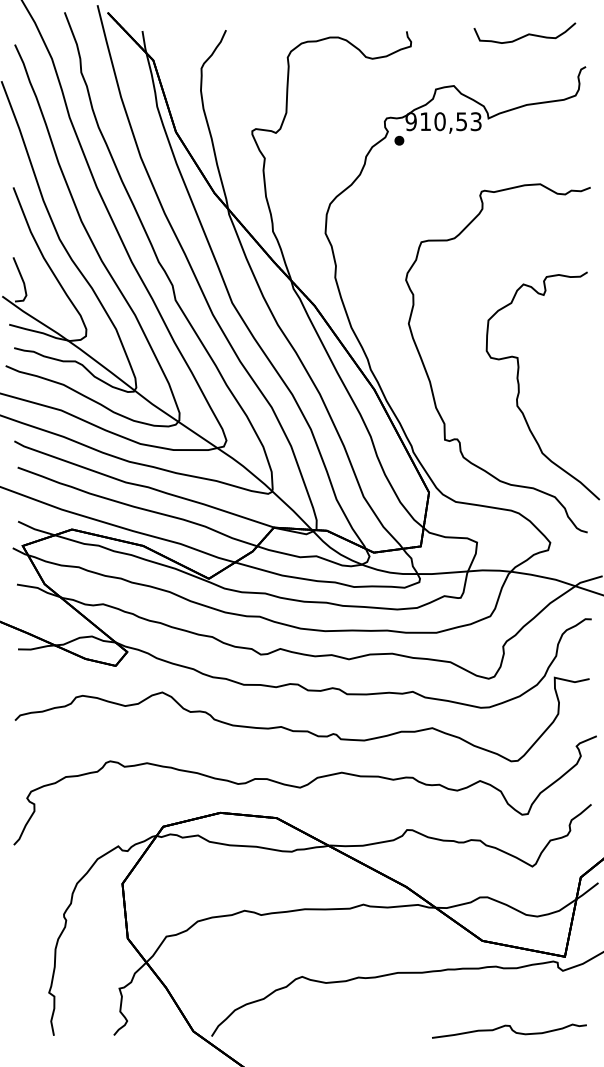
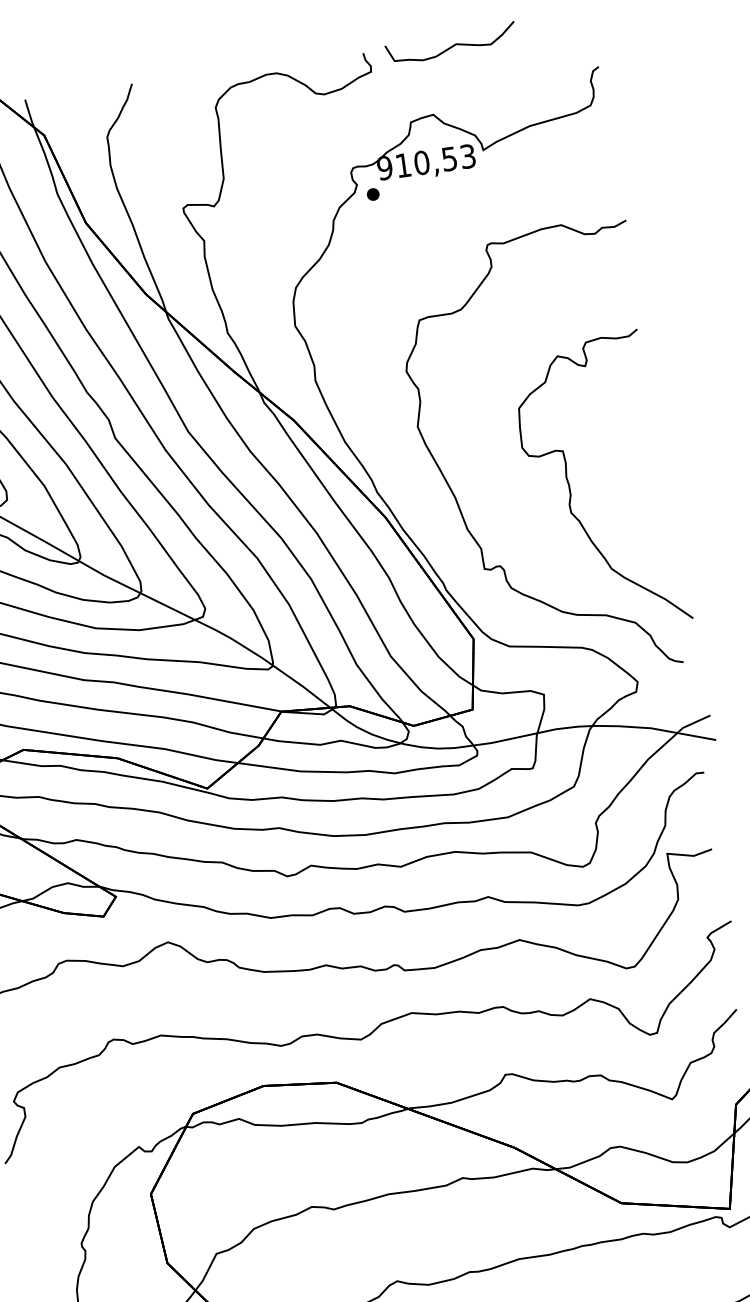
curve: (525, 34) -> (451, 45), moved

